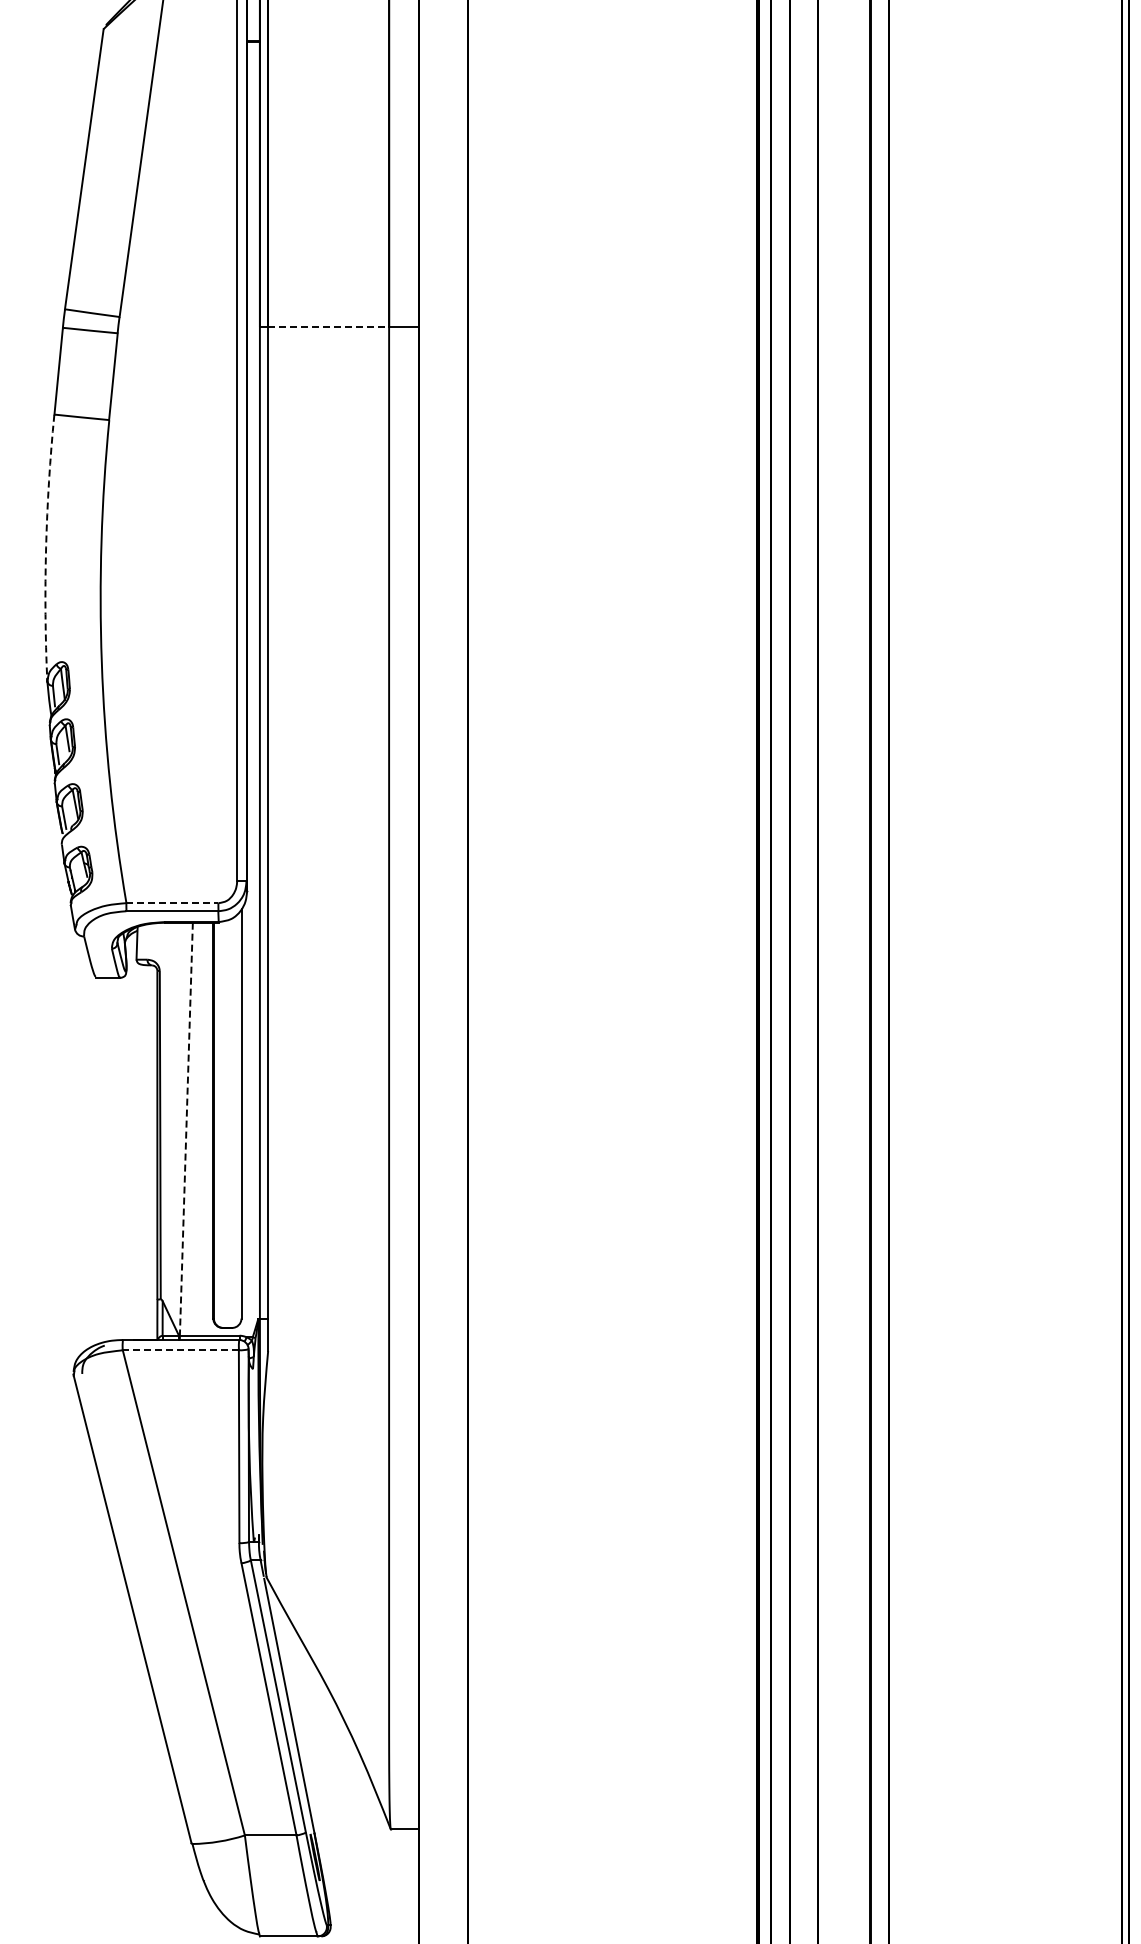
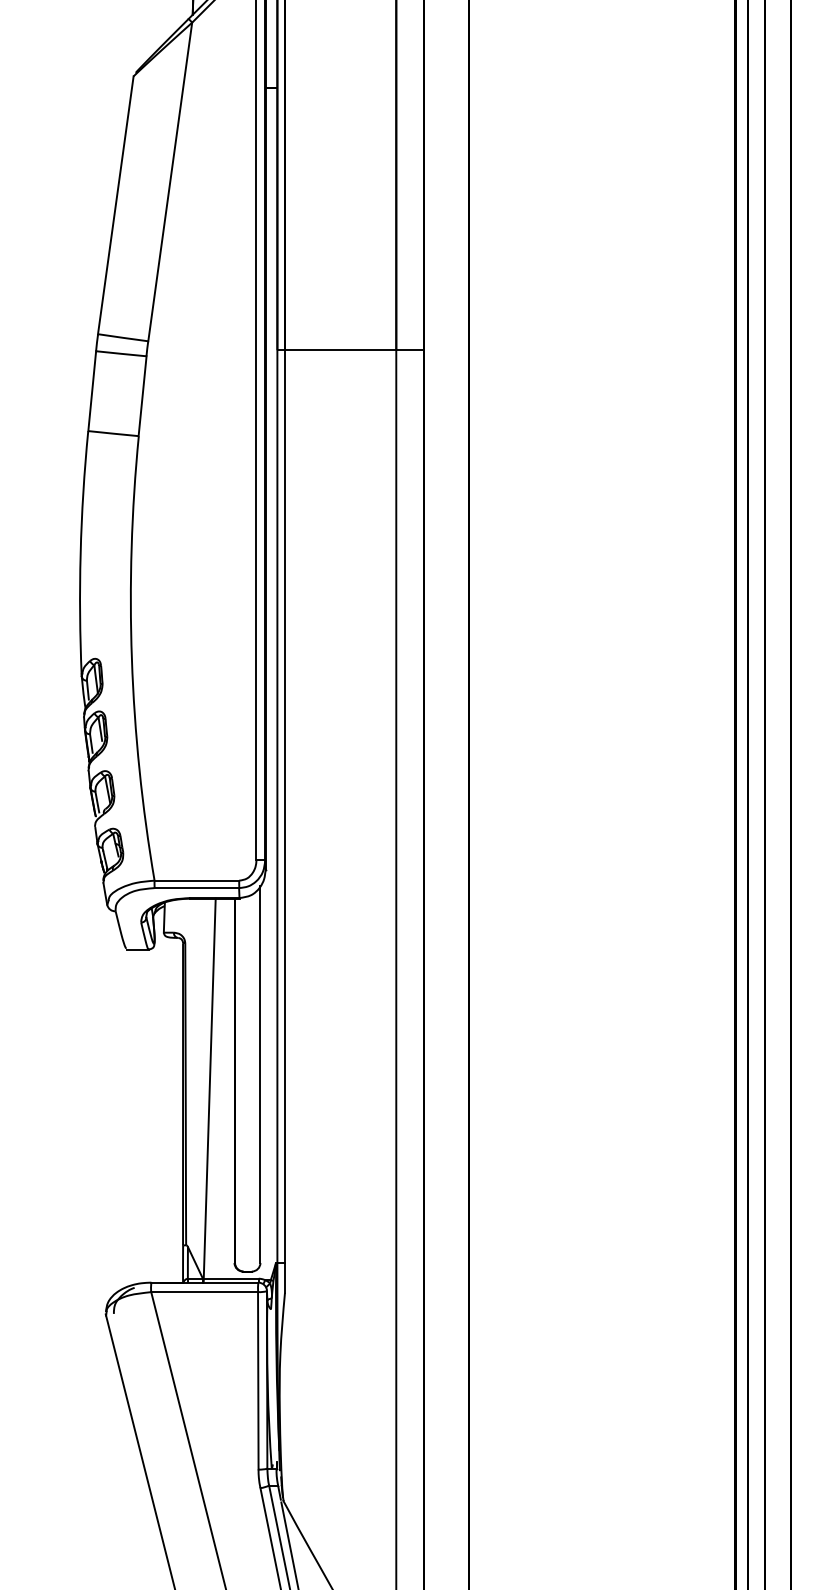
line: (329, 327) -> (341, 350), dashed -> solid
arc: (46, 547) -> (81, 553), dashed -> solid
line: (172, 903) -> (196, 880), dashed -> solid
line: (186, 1129) -> (209, 1088), dashed -> solid
line: (180, 1350) -> (204, 1292), dashed -> solid

